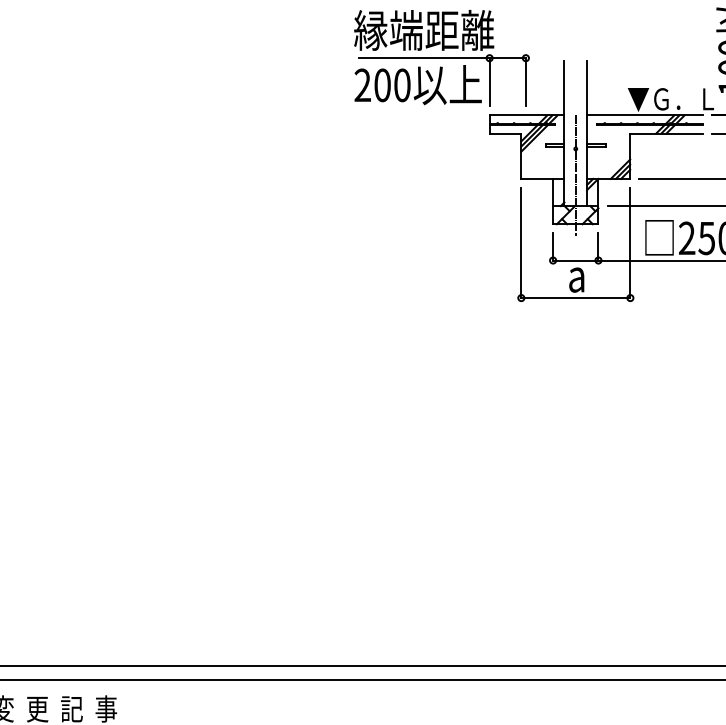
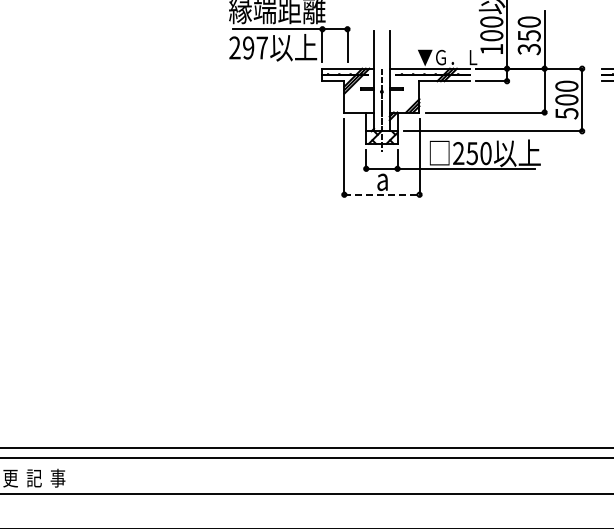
text: (392, 84) -> (255, 47), 200 -> 297
line: (575, 297) -> (381, 194), solid -> dashed

